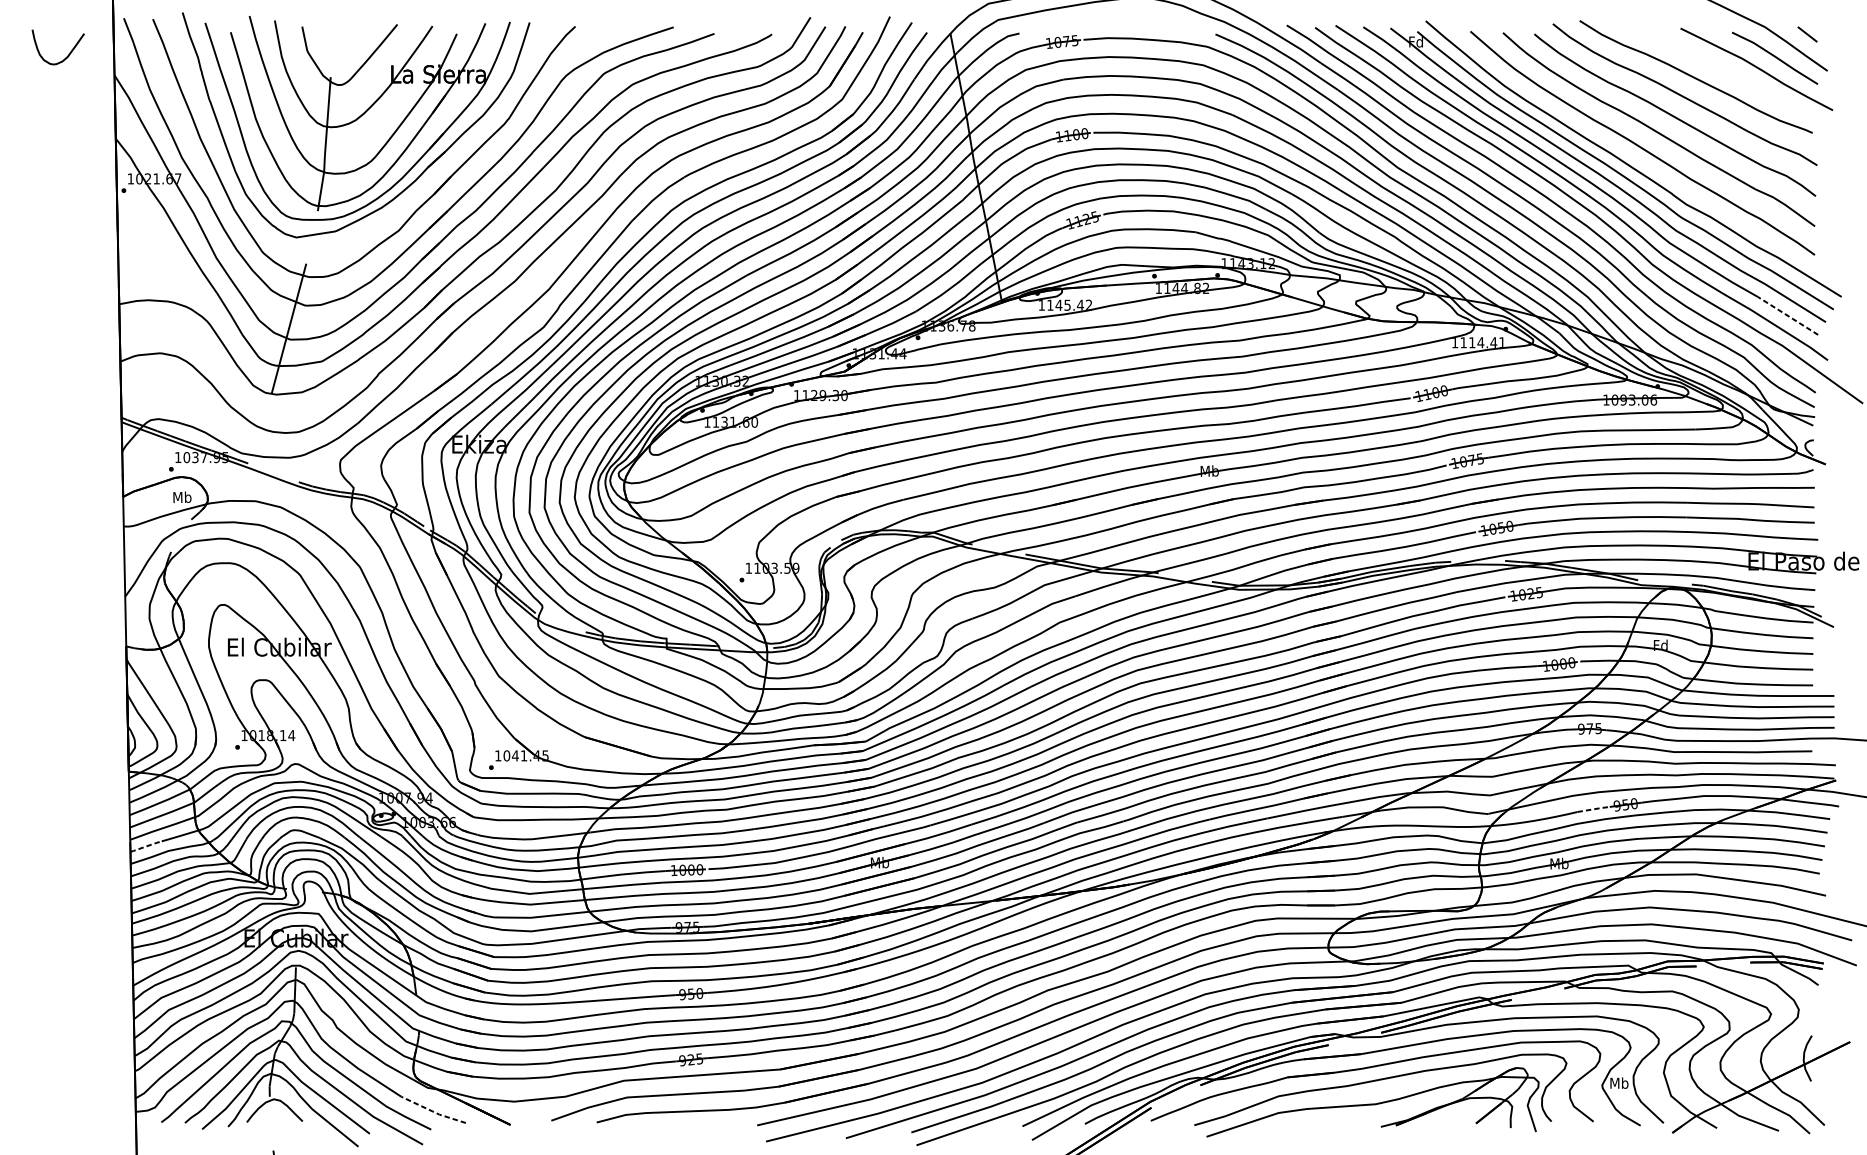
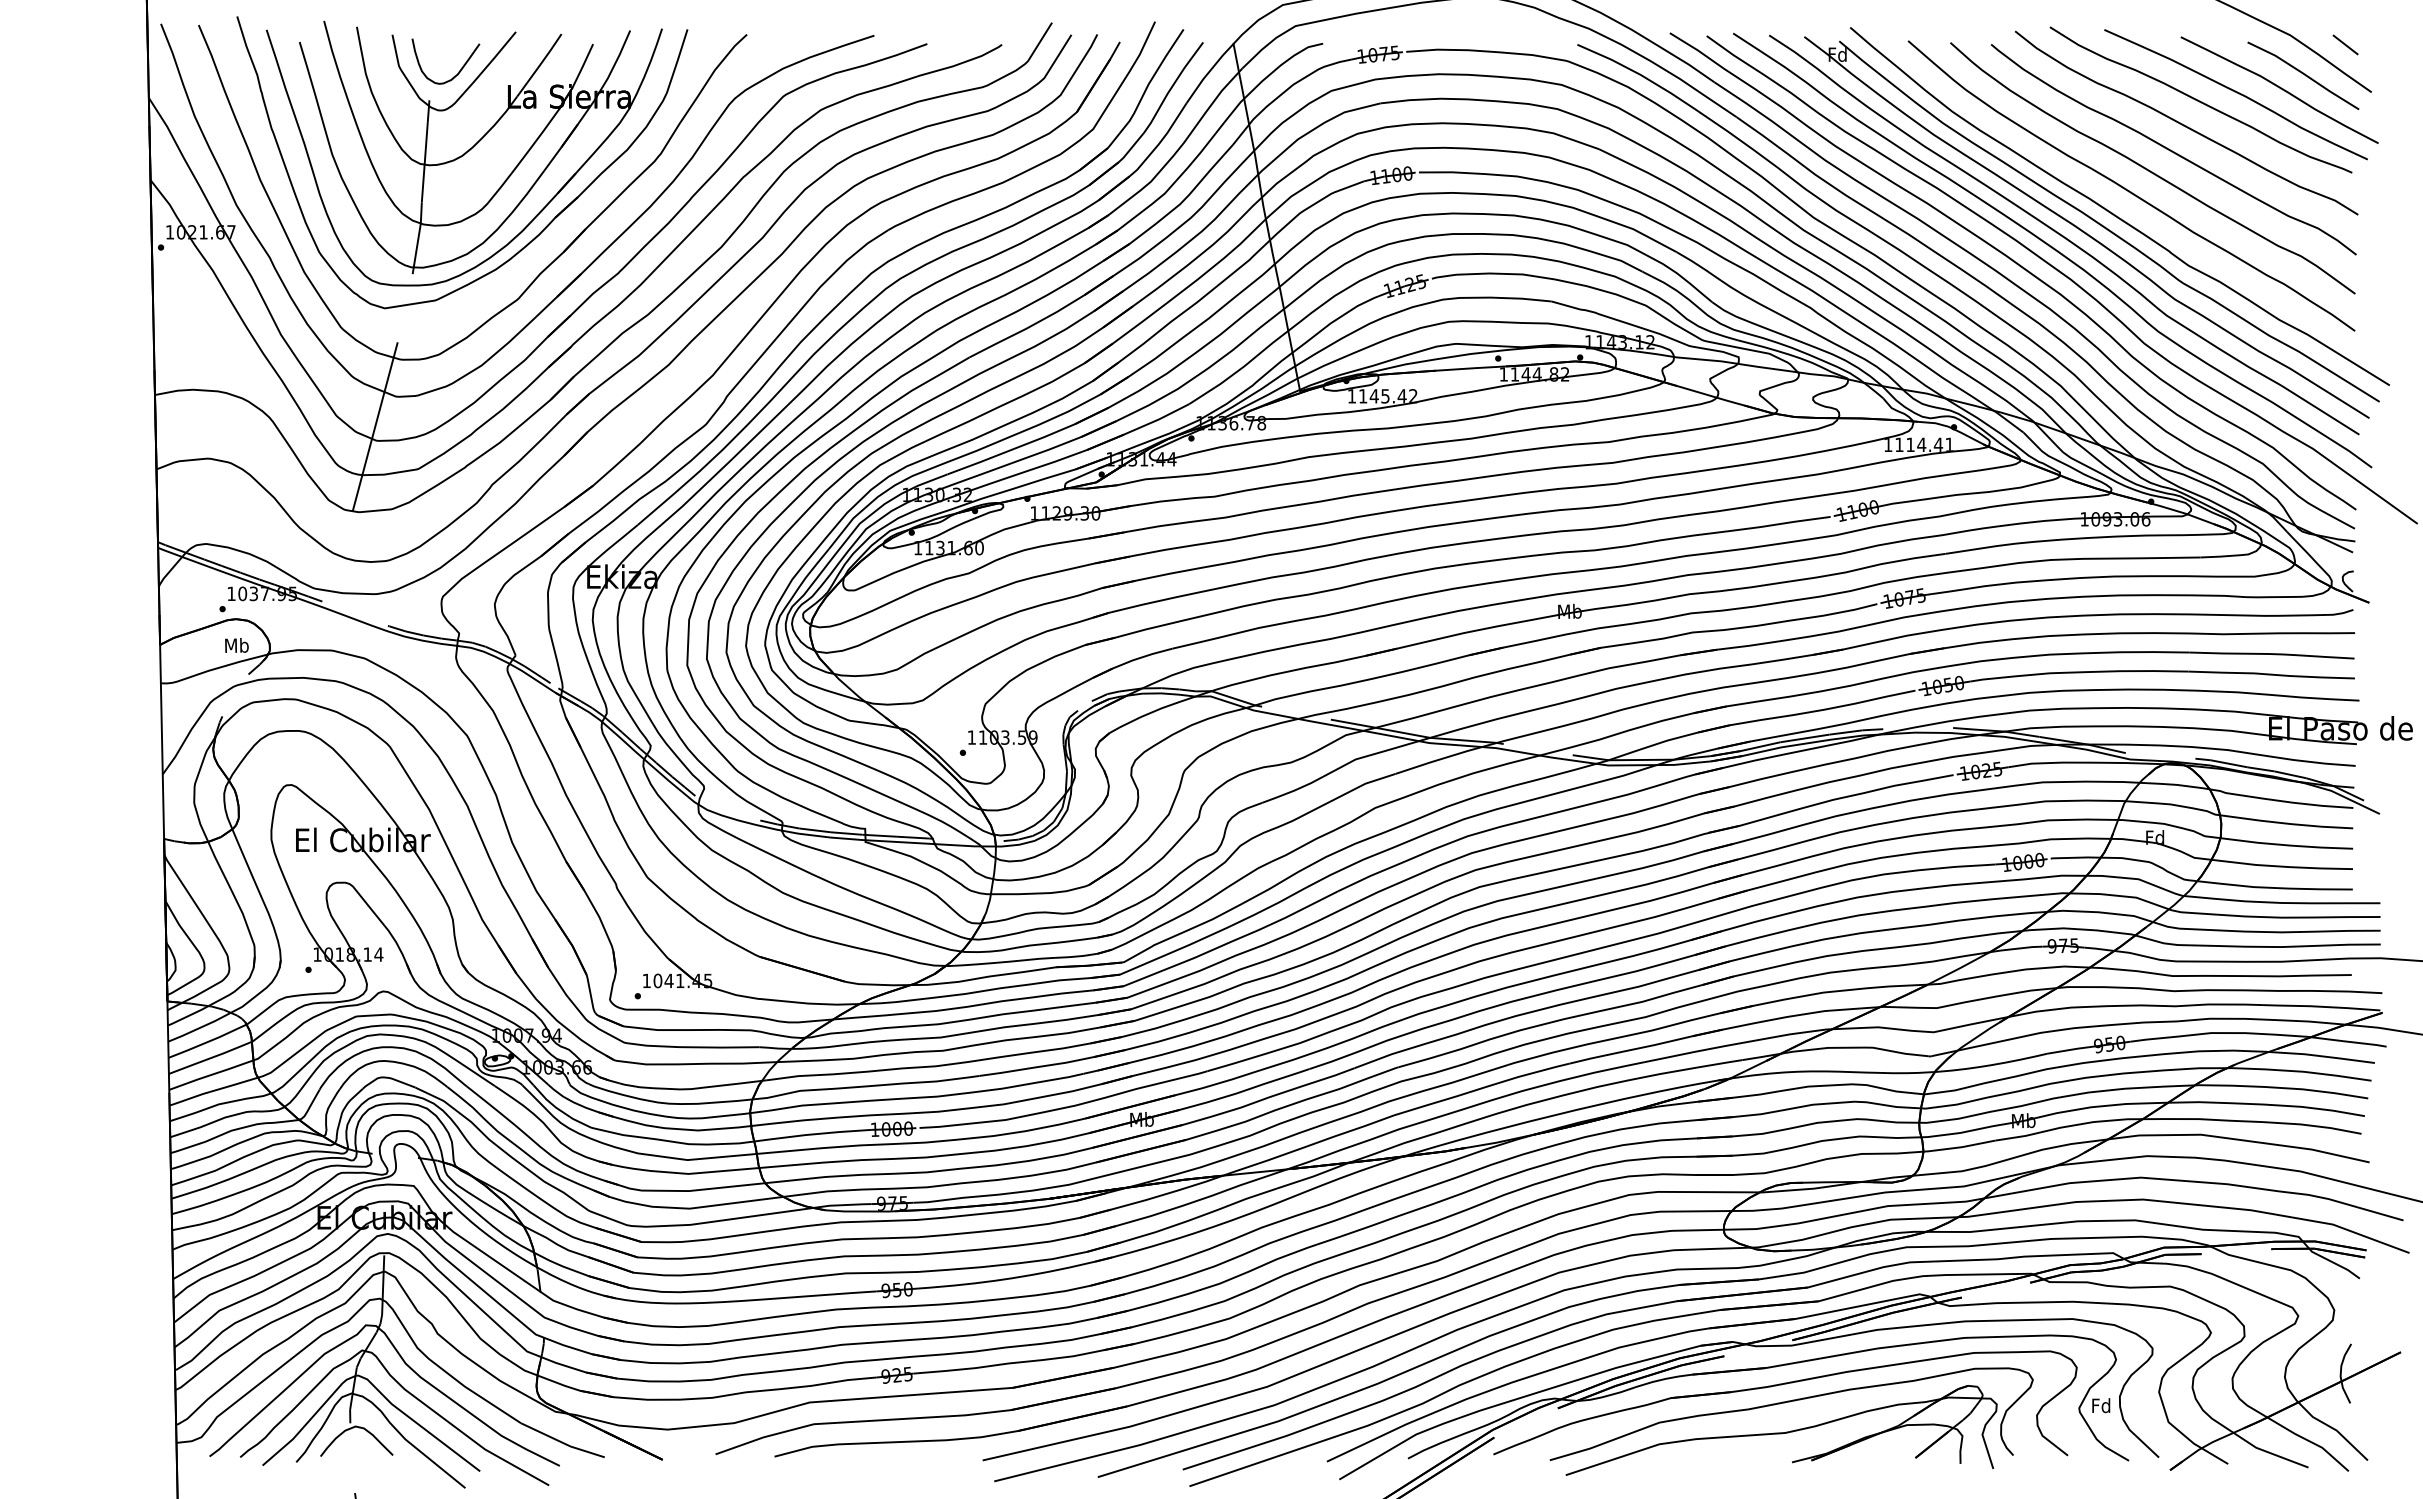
curve: (68, 54) -> (458, 71), moved
curve: (1723, 71) -> (2236, 93), added
line: (1787, 315) -> (2319, 409), dashed -> solid
line: (1594, 809) -> (2069, 1050), dashed -> solid
line: (145, 846) -> (189, 1098), dashed -> solid
text: (1619, 1083) -> (2101, 1405), Mb -> Fd
line: (433, 1111) -> (562, 1442), dashed -> solid

